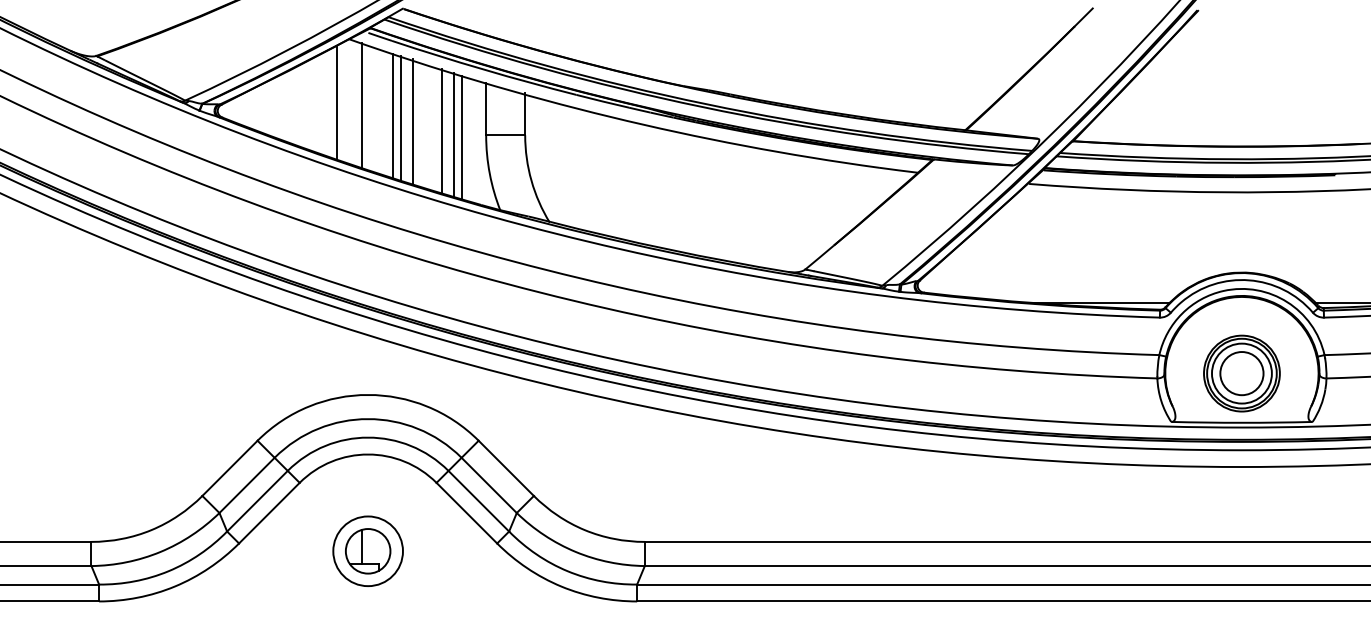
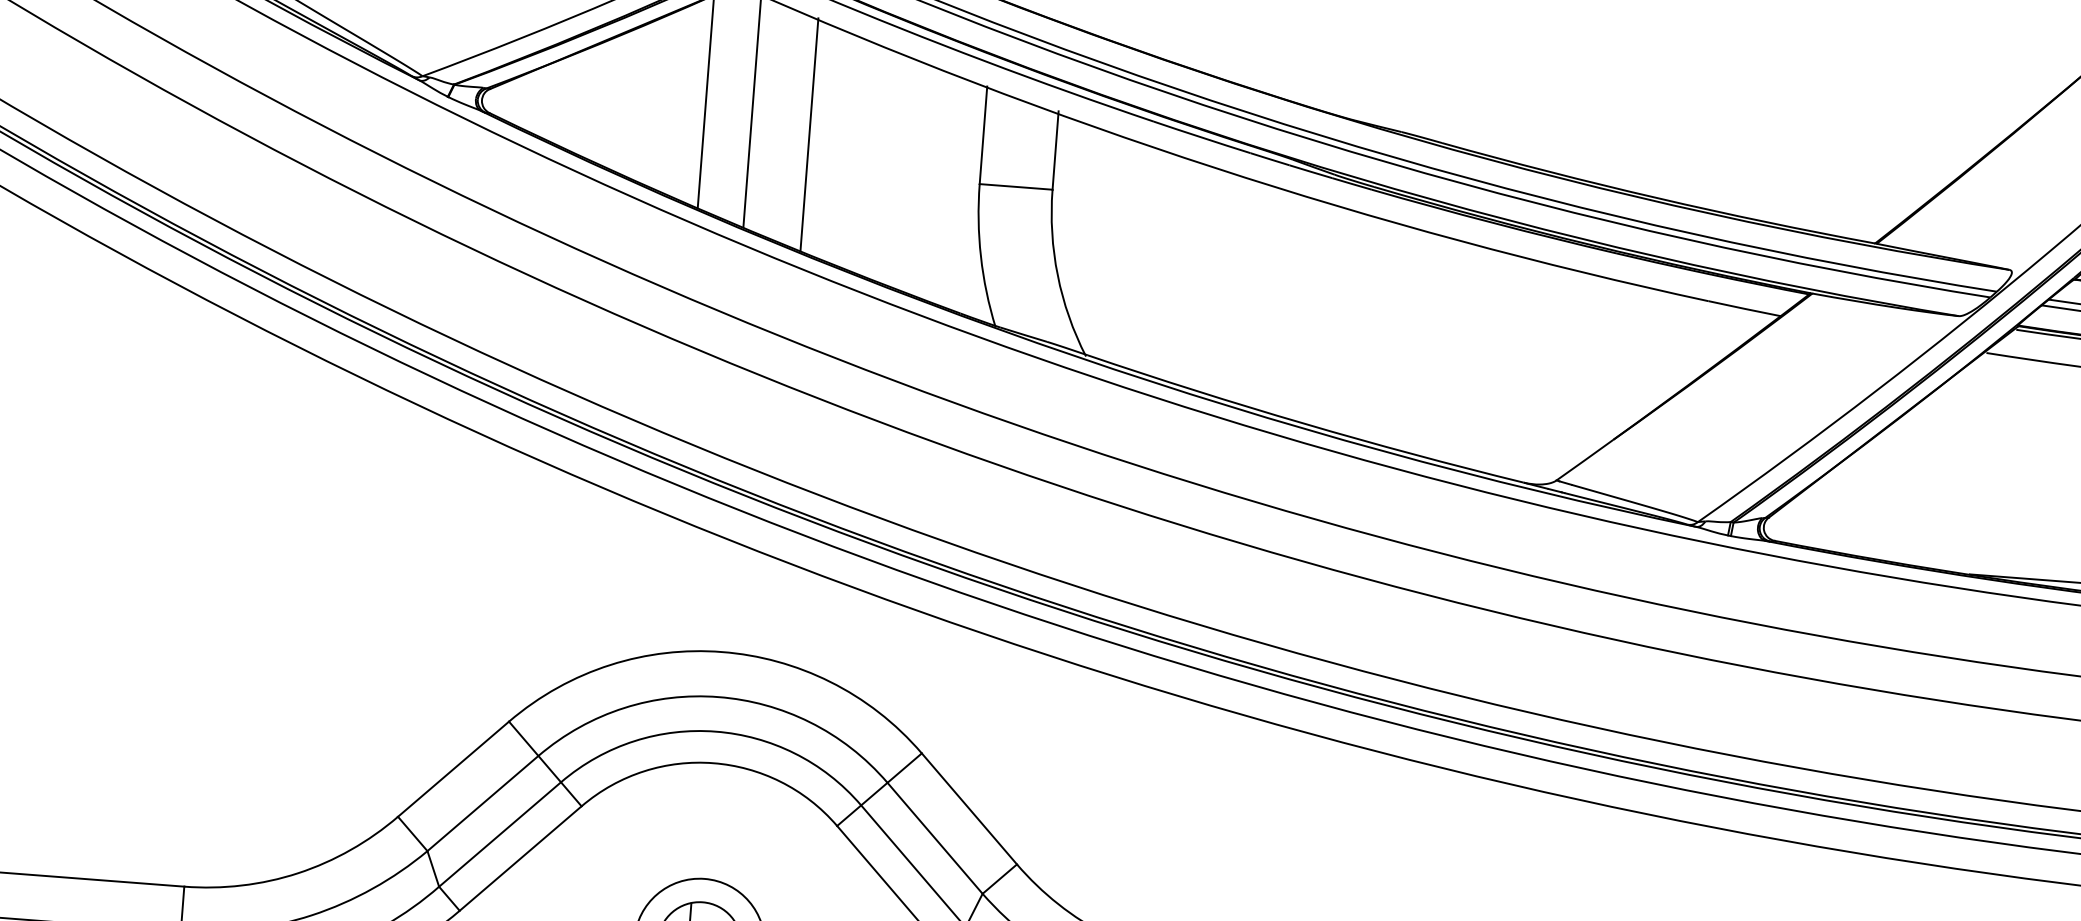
line: (401, 117) -> (824, 138), removed
line: (413, 121) -> (845, 147), removed
line: (441, 131) -> (896, 170), removed
line: (453, 134) -> (918, 177), removed
line: (461, 137) -> (933, 184), removed

